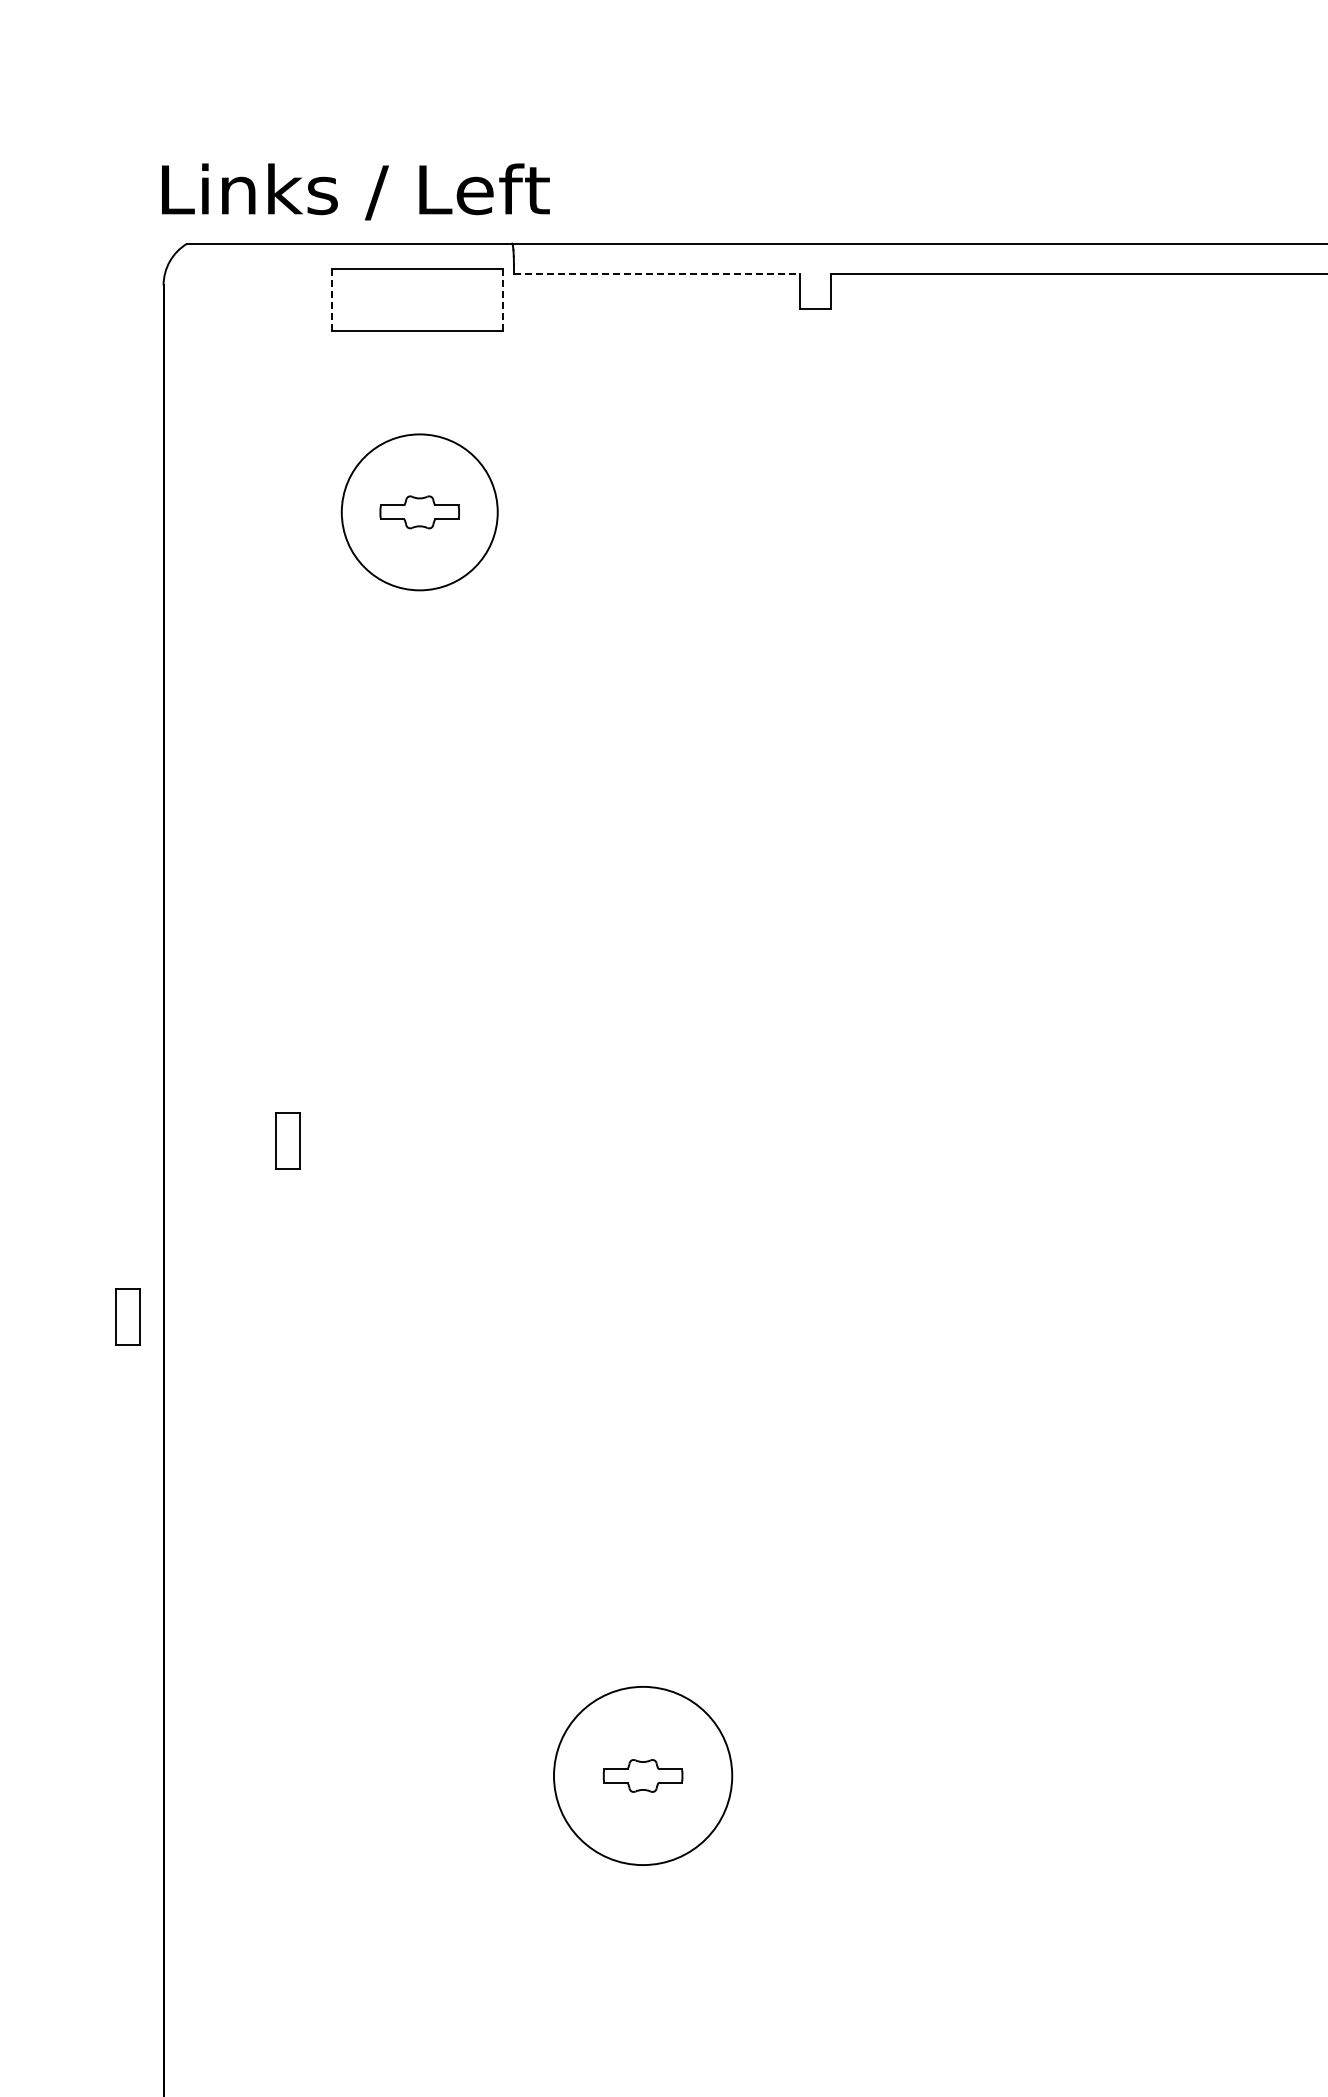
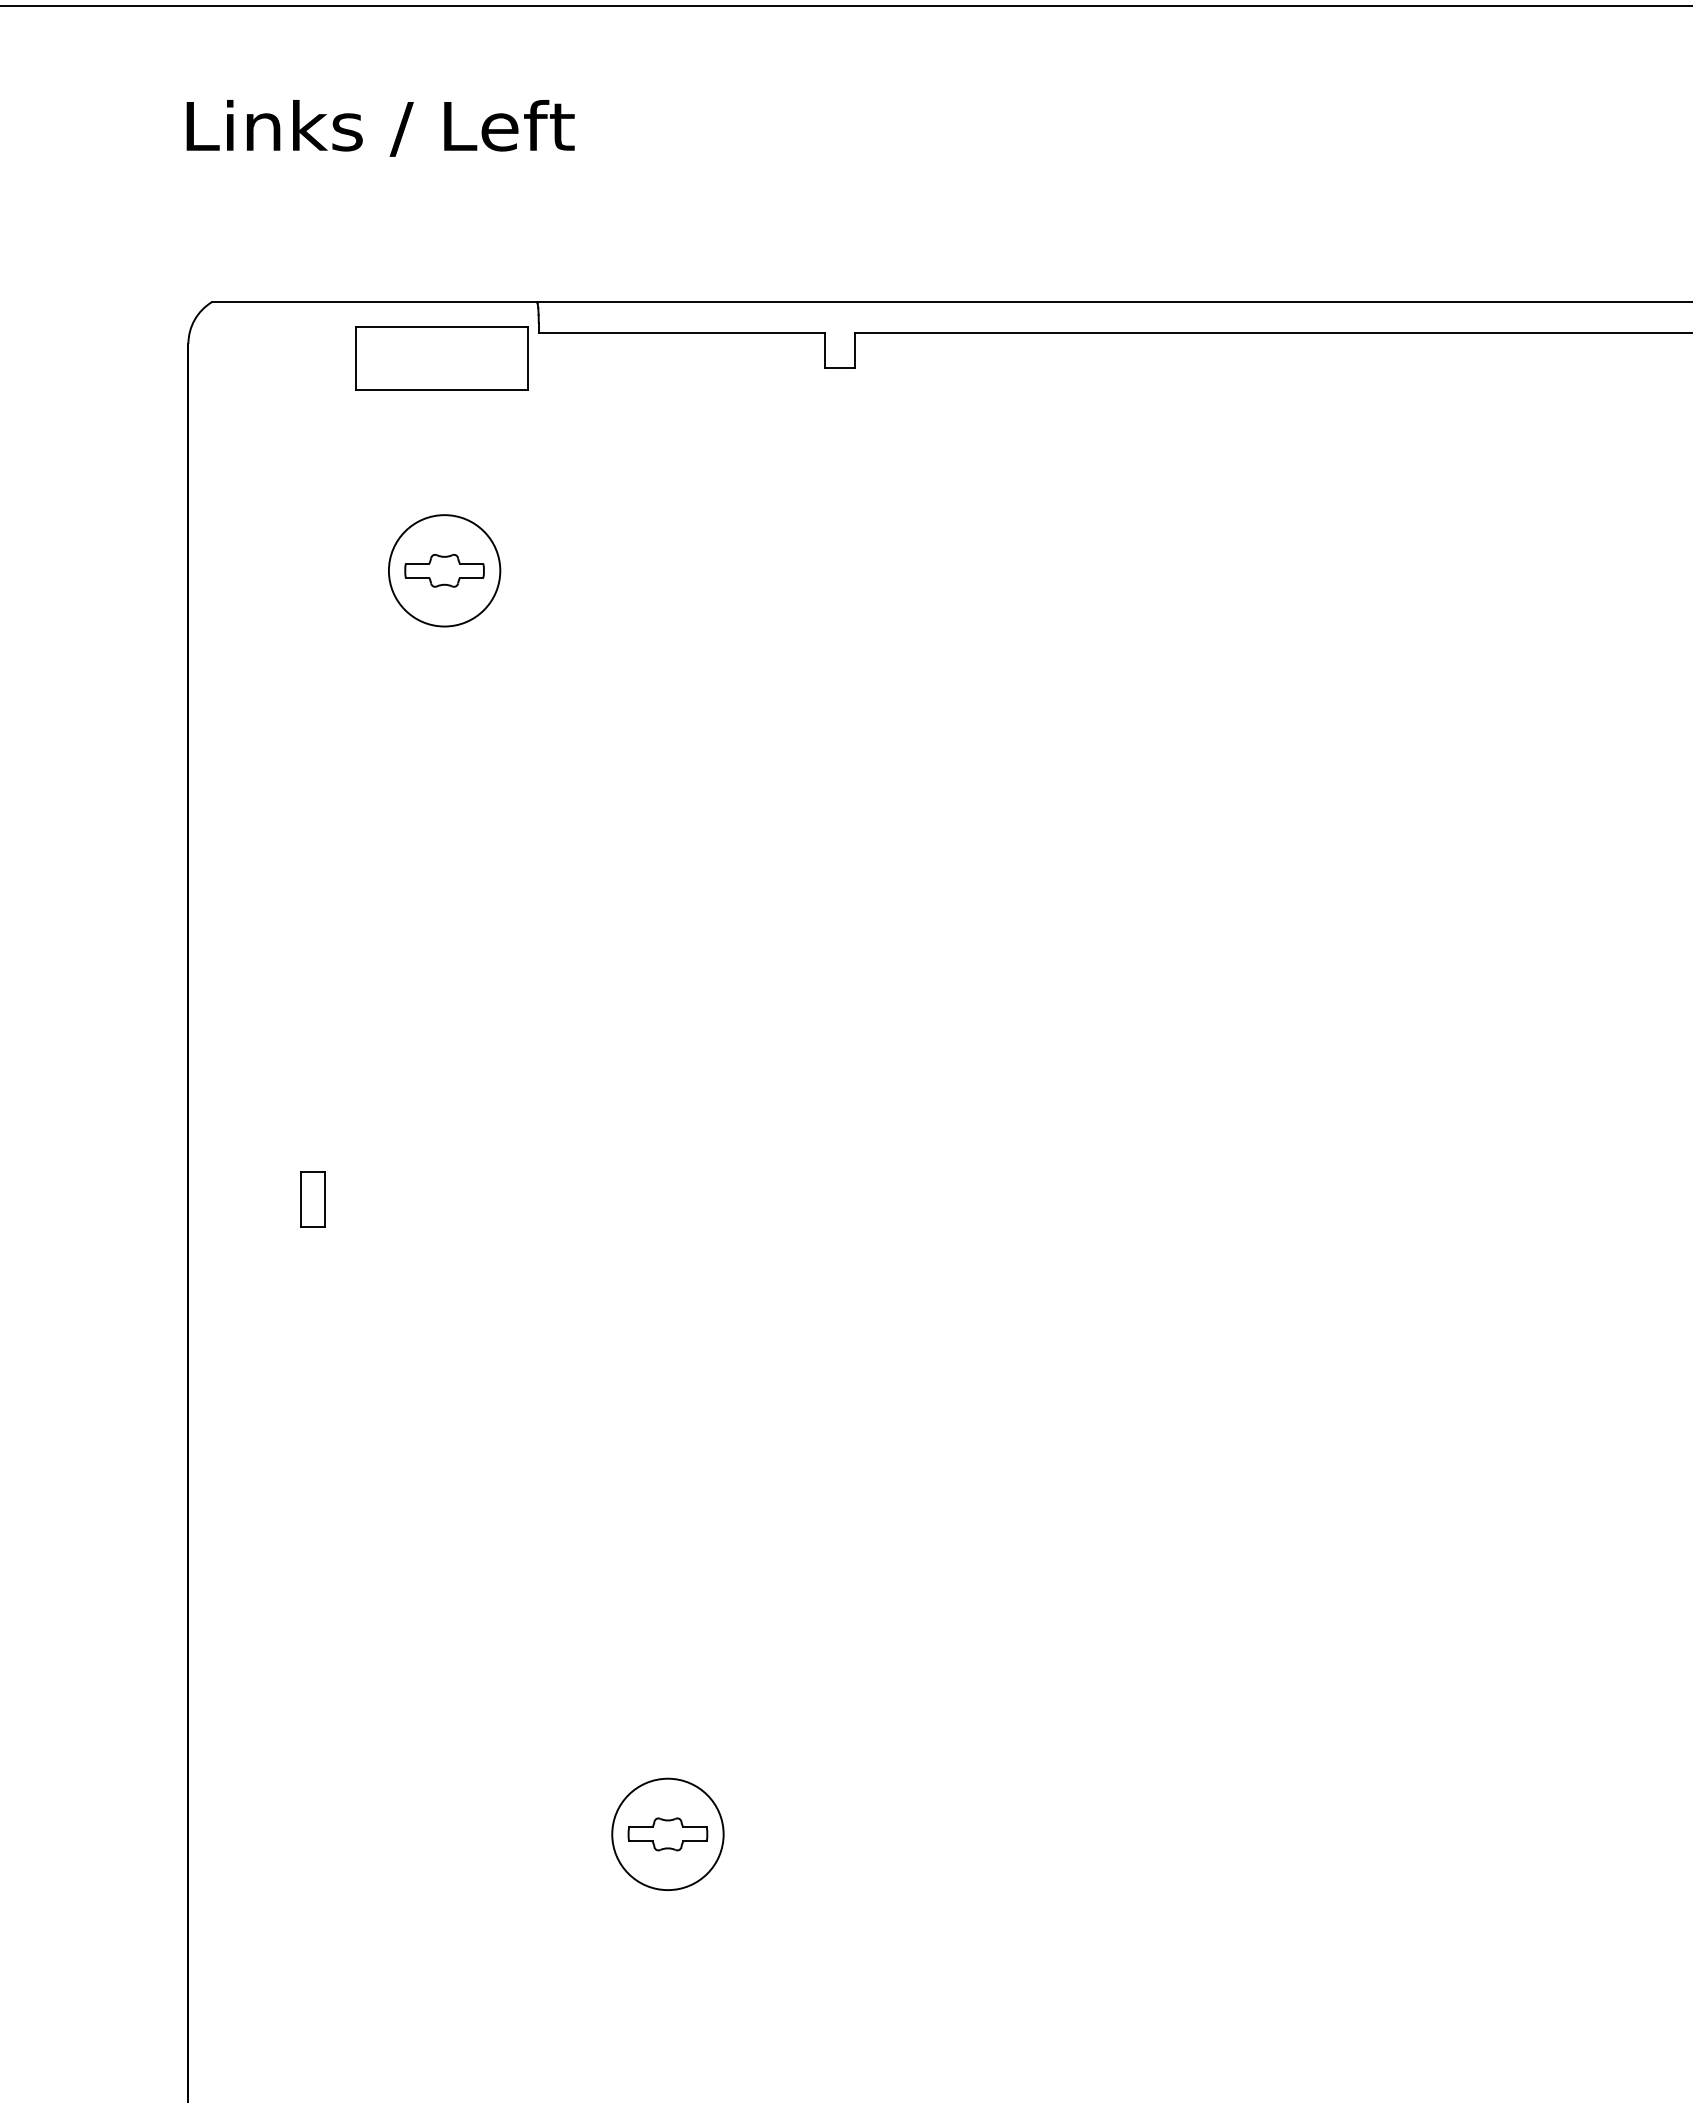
text: (355, 192) -> (380, 128), moved
line: (656, 274) -> (681, 332), dashed -> solid
line: (331, 300) -> (356, 358), dashed -> solid
line: (503, 300) -> (528, 358), dashed -> solid
circle: (419, 512) -> (444, 570), size x0.71
part: (127, 1317) -> (152, 1375), removed
circle: (642, 1776) -> (667, 1834), size x0.62

